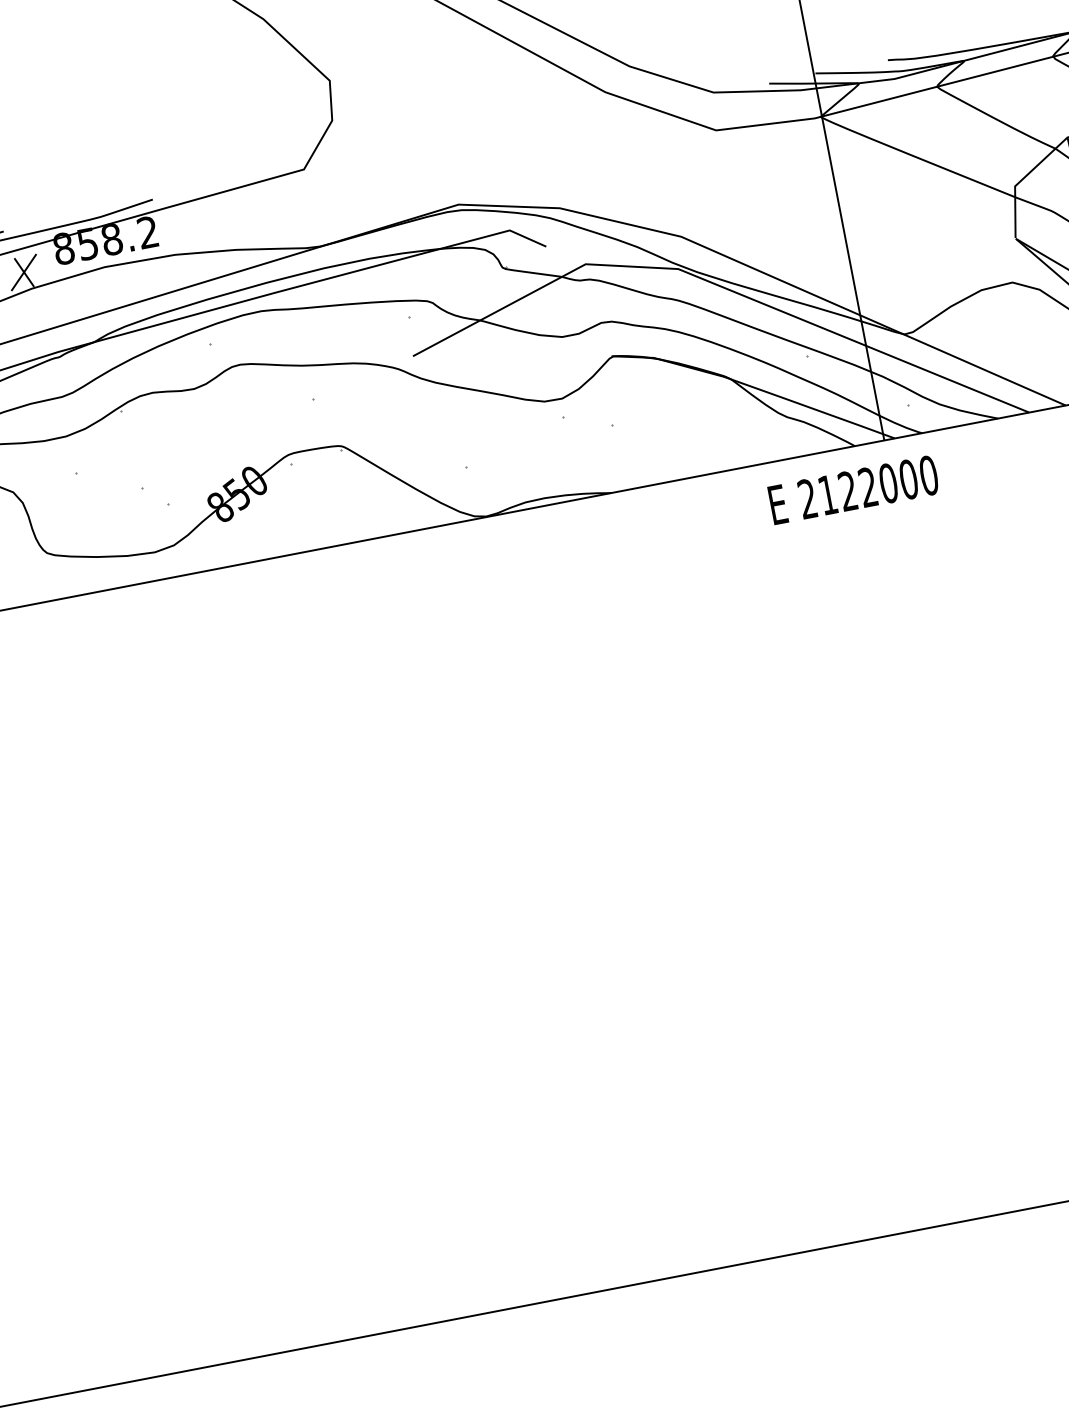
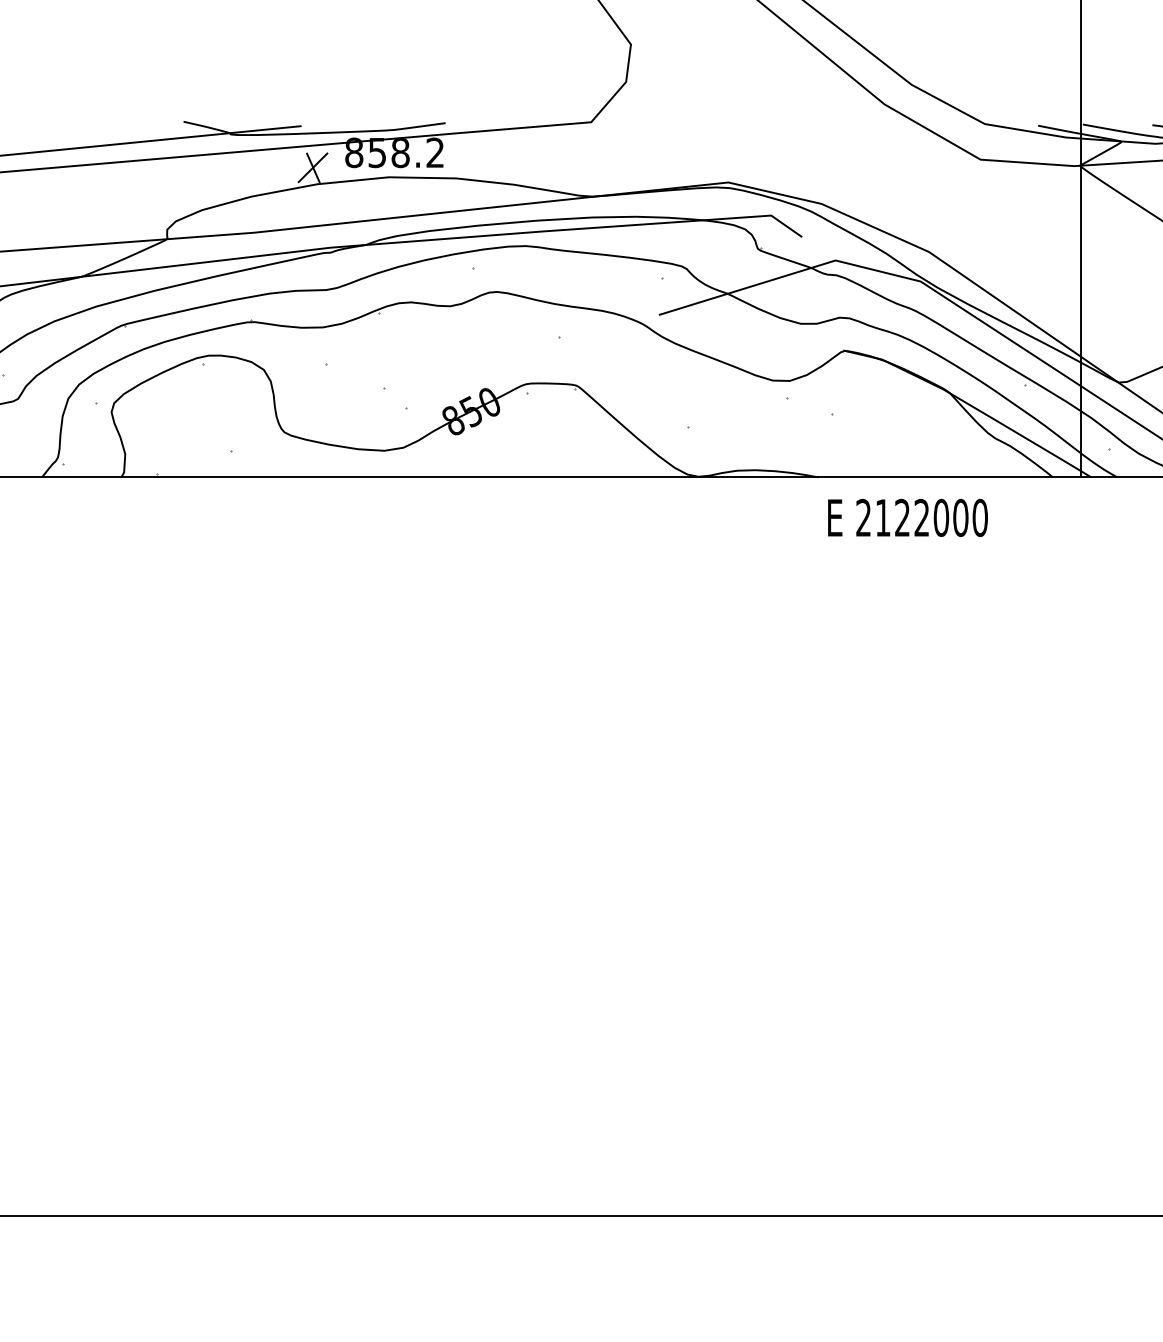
text: (853, 489) -> (907, 517), moved

